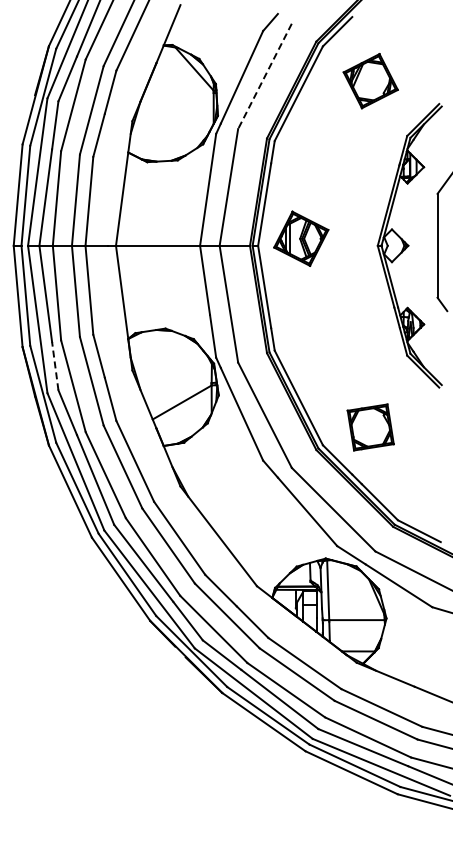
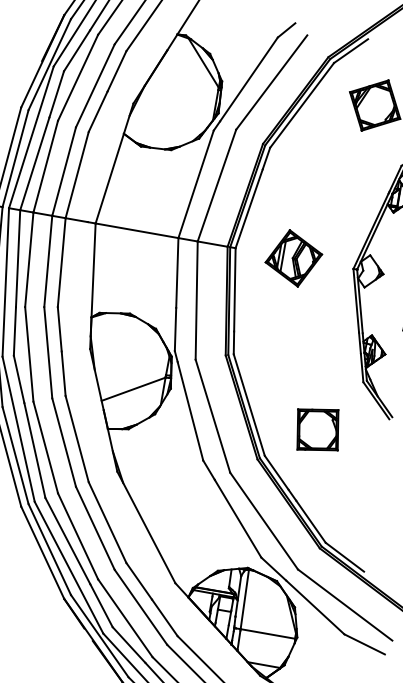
line: (264, 76) -> (271, 82), dashed -> solid
part: (301, 238) -> (294, 258), moved
line: (55, 365) -> (15, 330), dashed -> solid
part: (370, 427) -> (317, 429), moved

